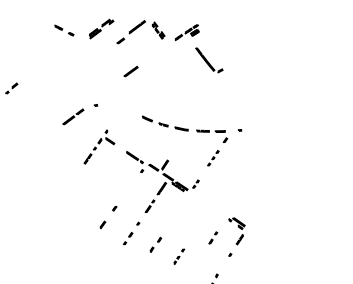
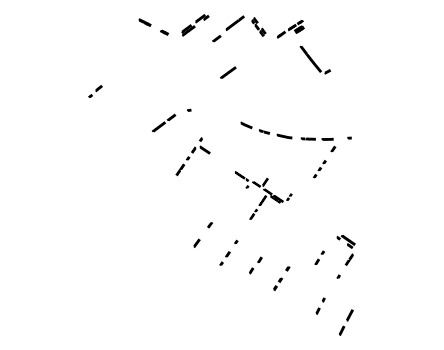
part: (64, 30) -> (154, 26), size x1.4
part: (162, 181) -> (263, 195), size x0.7
part: (178, 256) -> (281, 278), size x1.4

